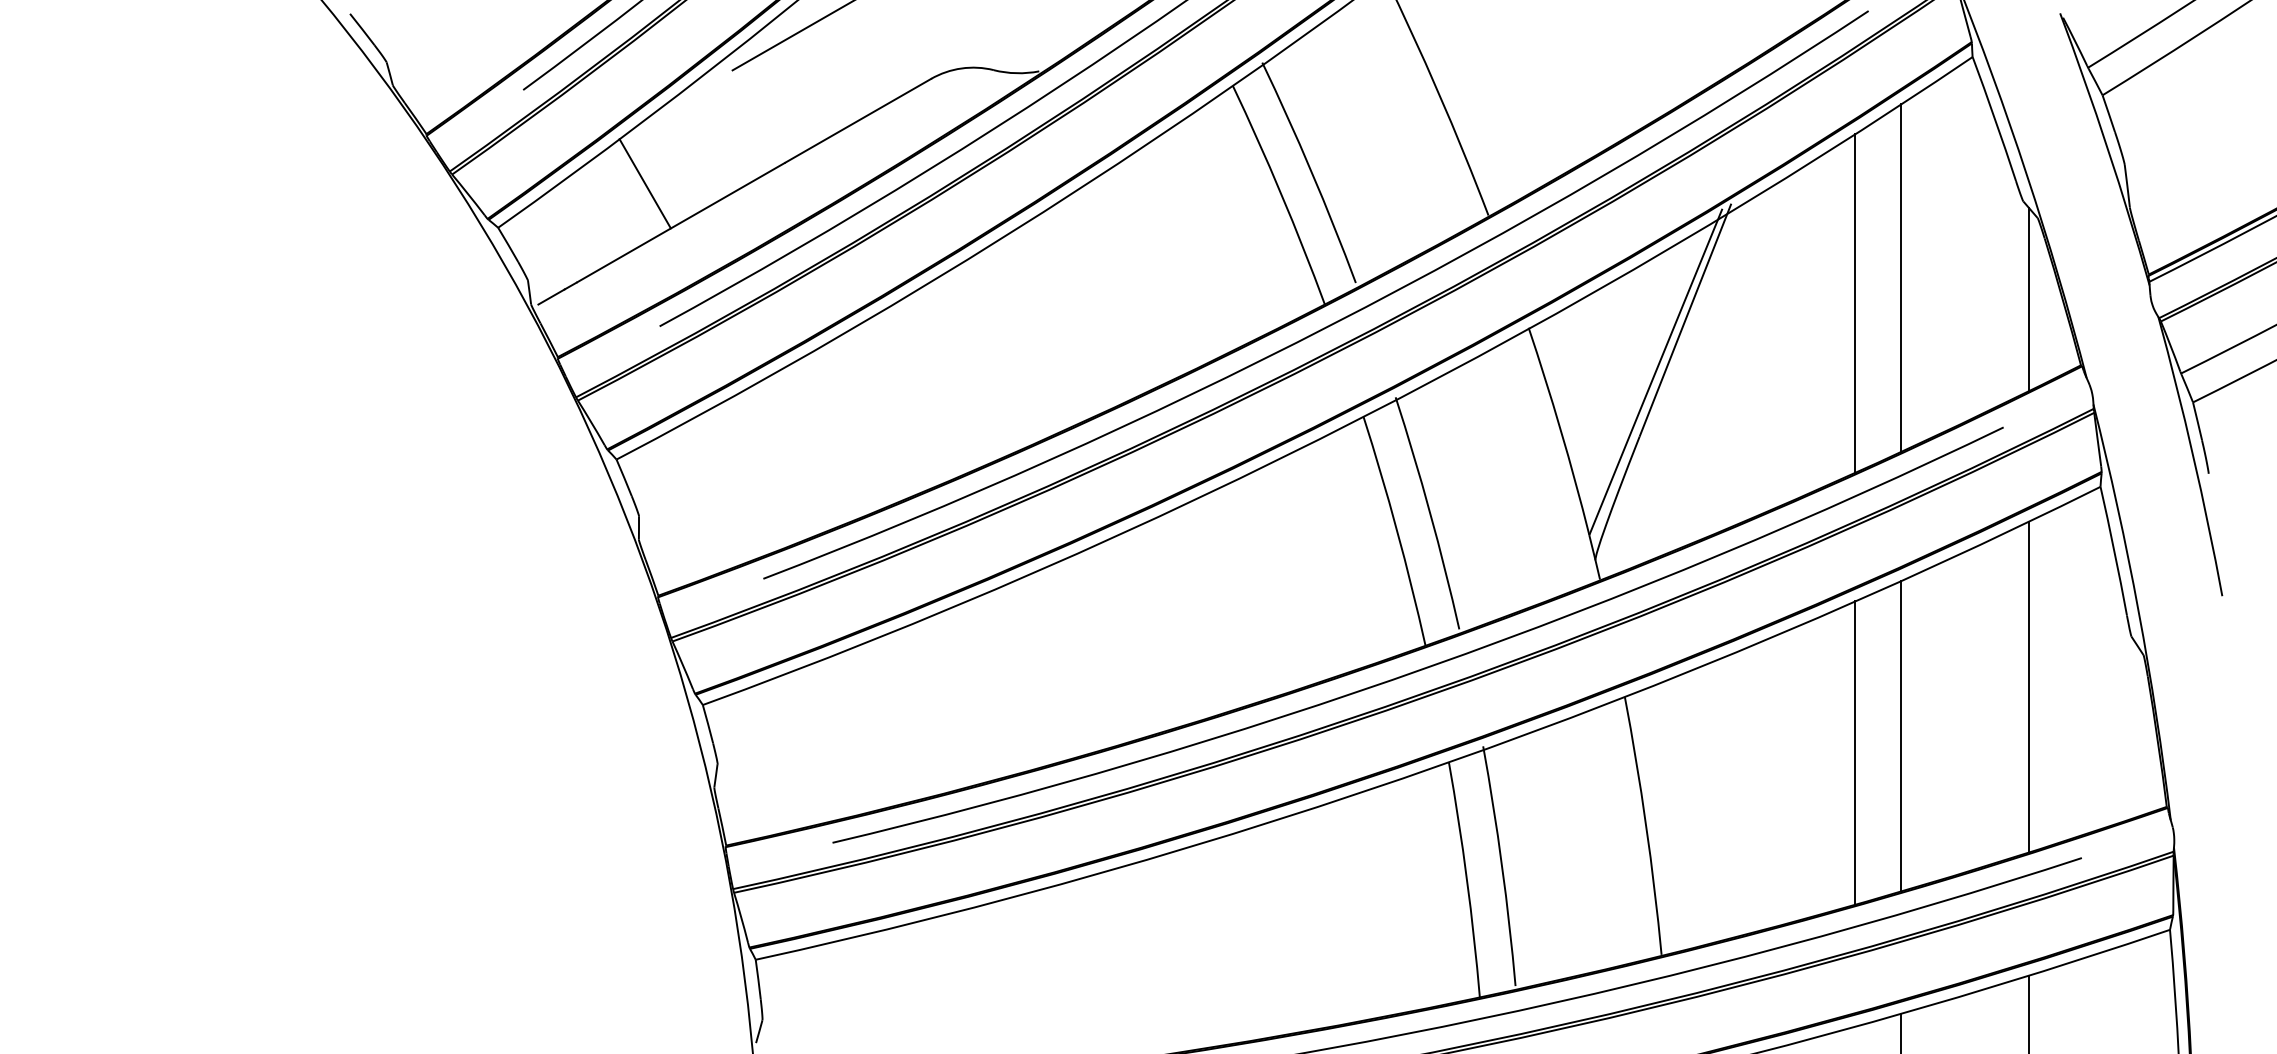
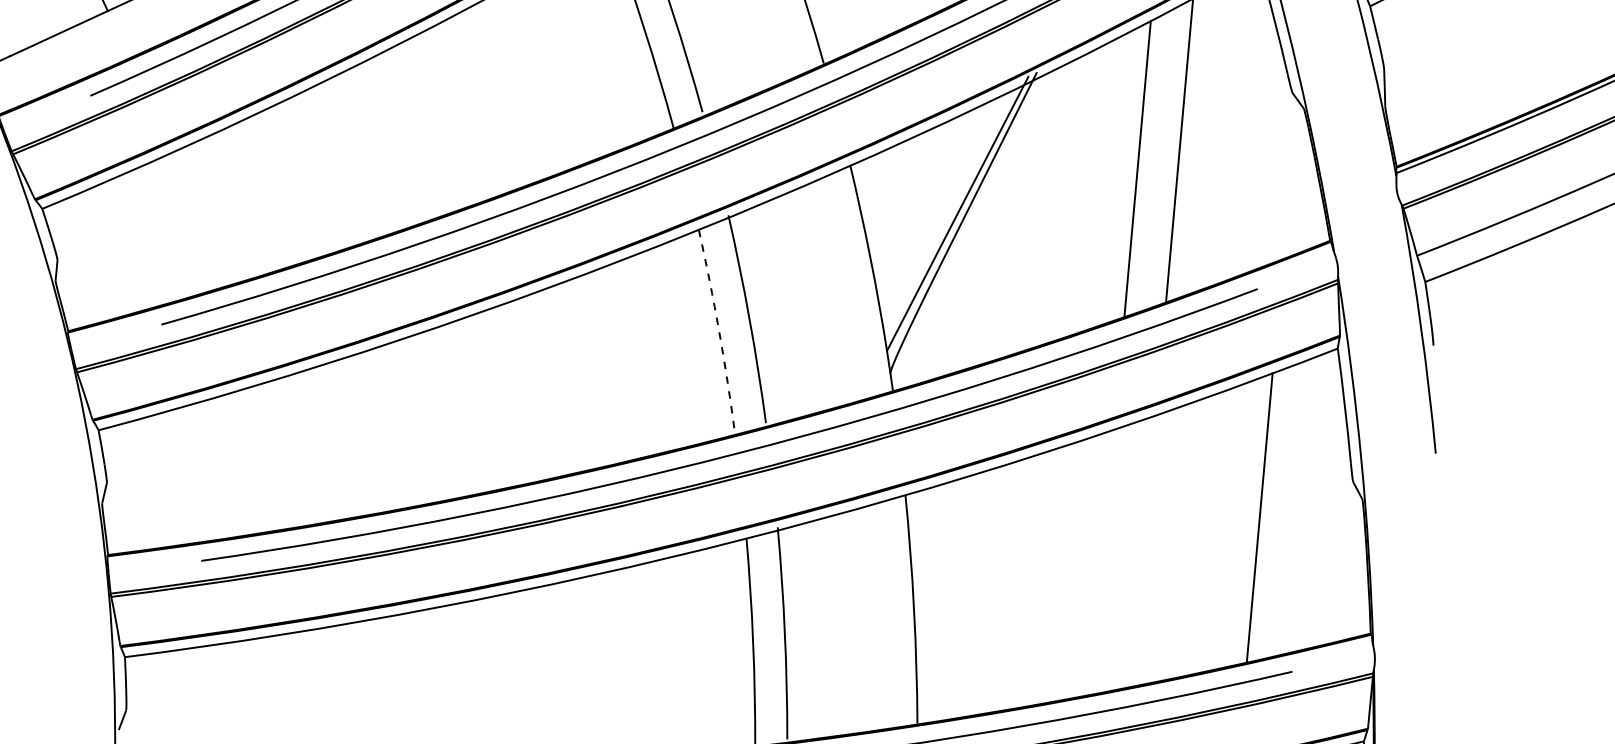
line: (2029, 299) -> (1290, 179), removed
arc: (1397, 530) -> (719, 331), solid -> dashed
line: (1900, 735) -> (1143, 550), removed
line: (1855, 752) -> (1102, 561), removed

